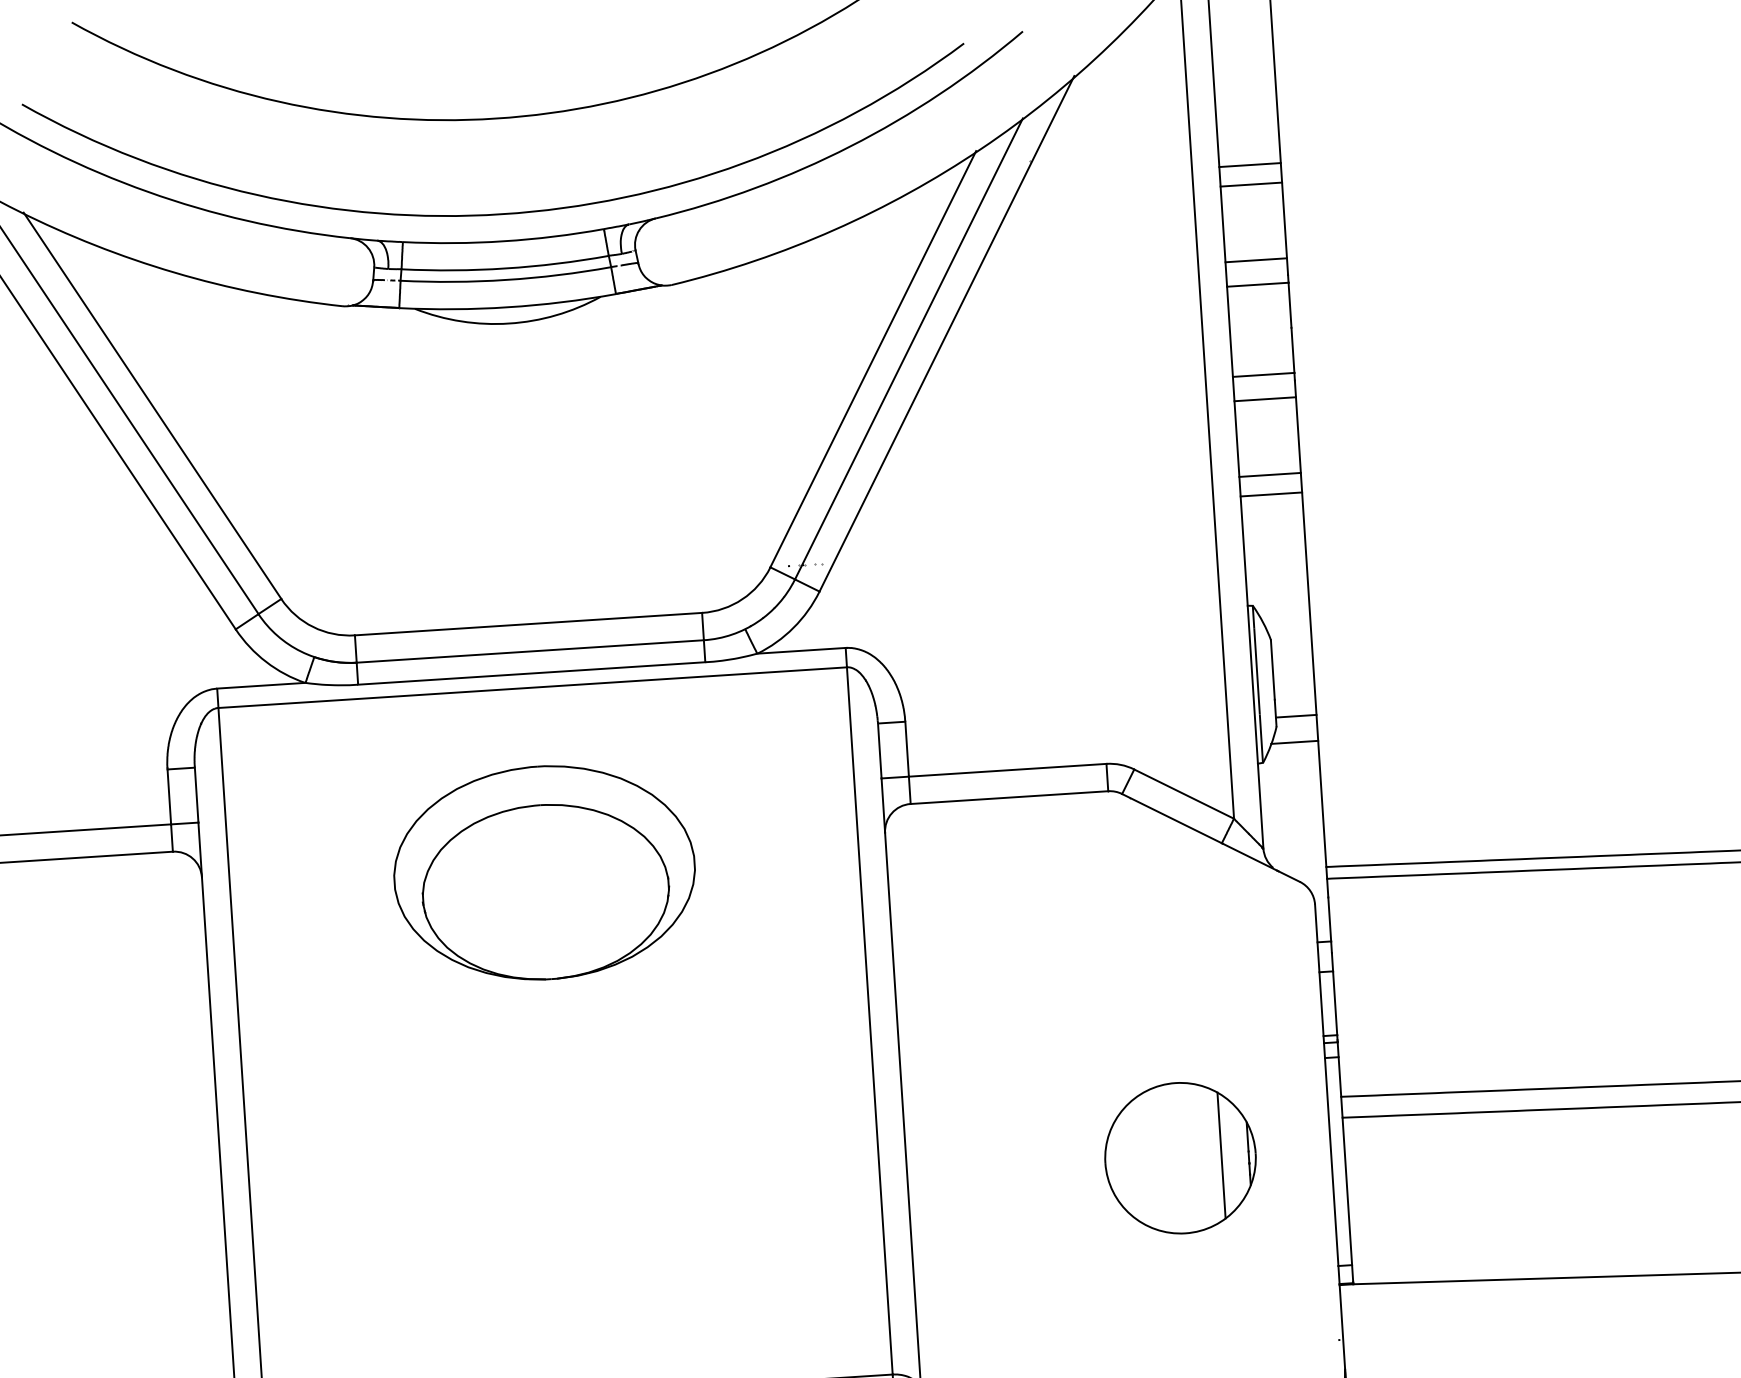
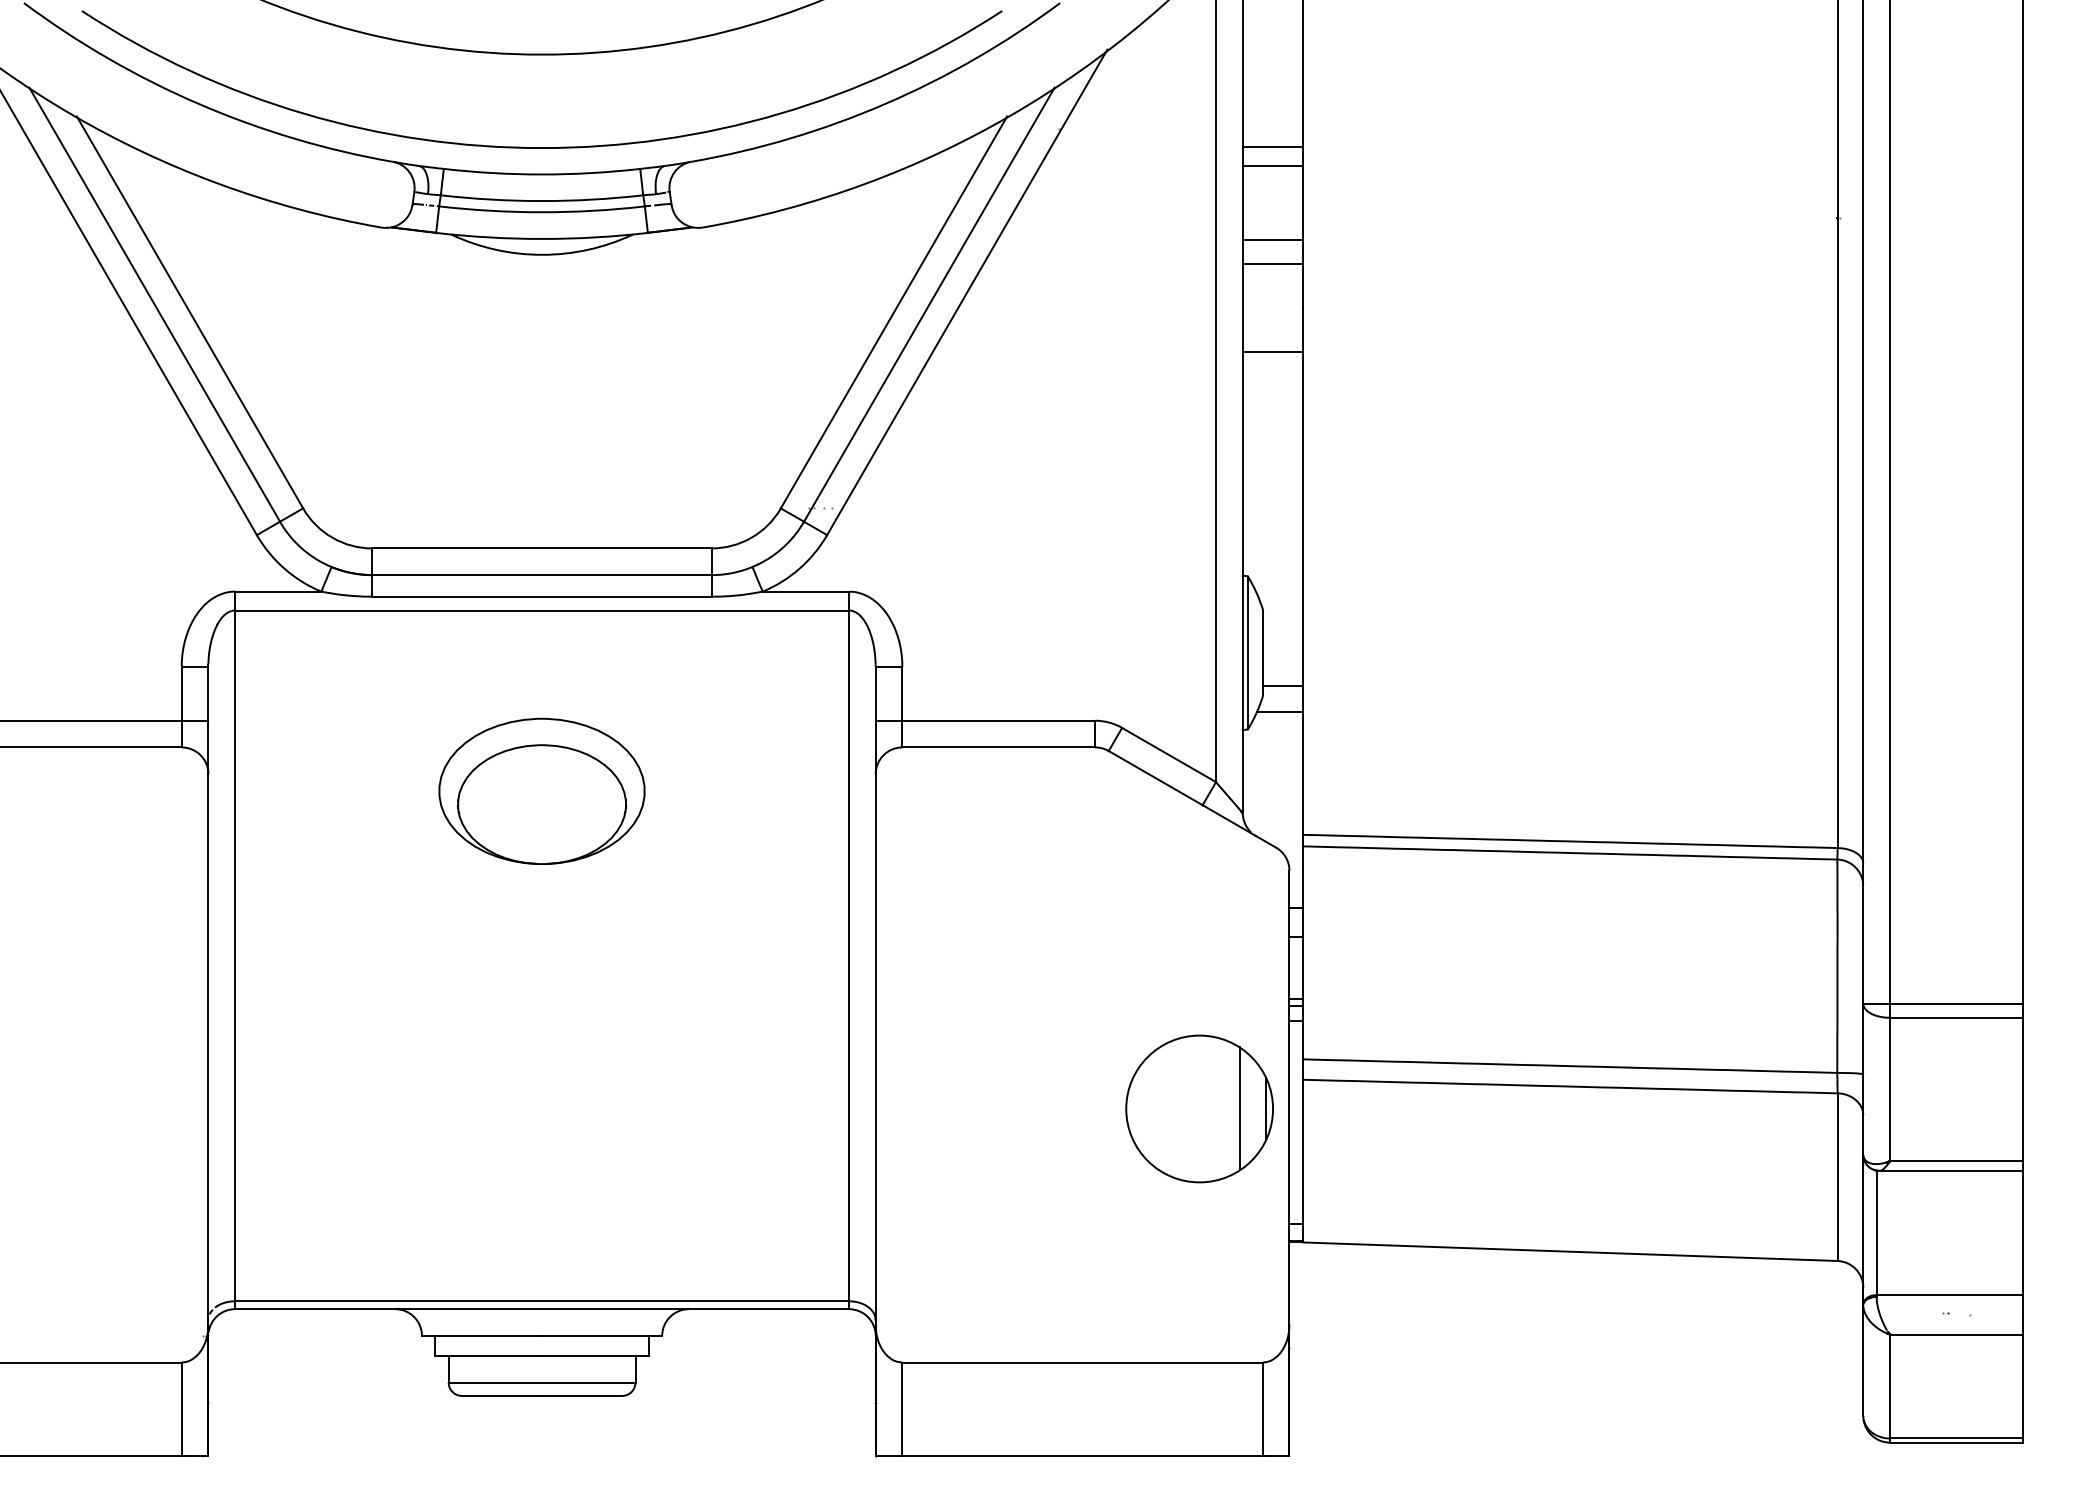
line: (1264, 399) -> (1272, 376), removed
line: (1269, 474) -> (1272, 449), removed
line: (1271, 494) -> (1272, 469), removed
part: (544, 873) -> (541, 791), size x0.7
part: (1180, 1157) -> (1199, 1108), moved

